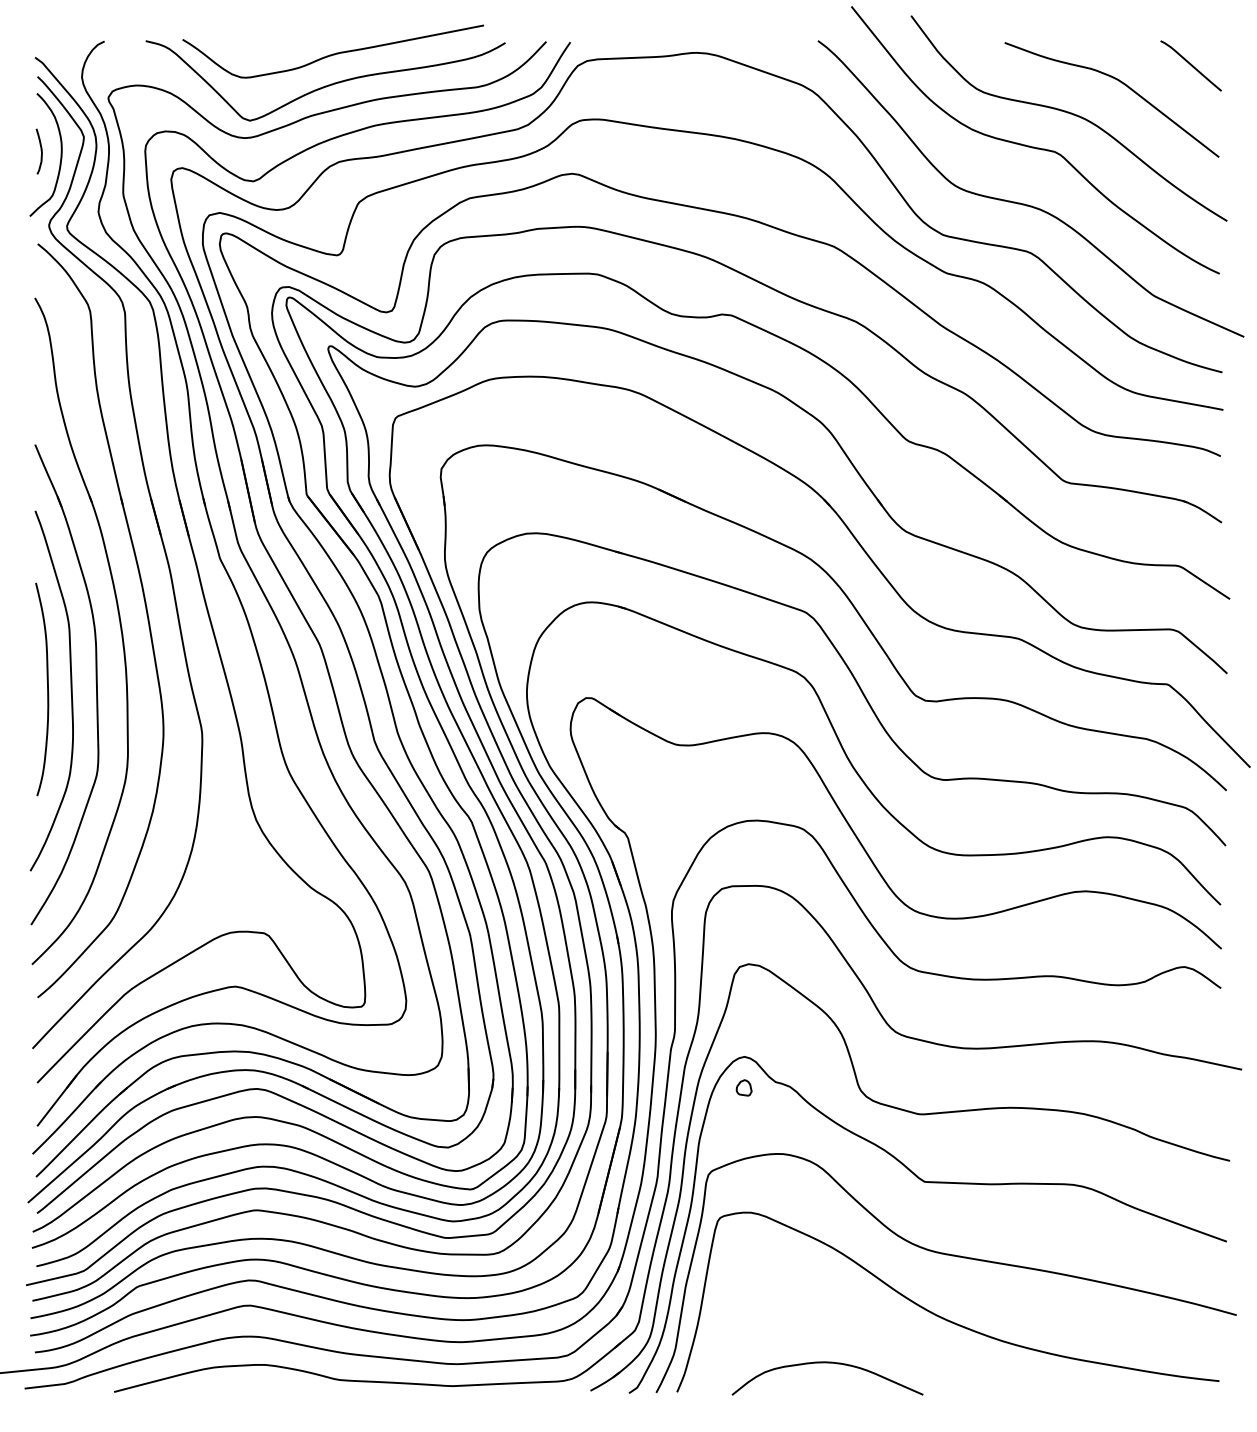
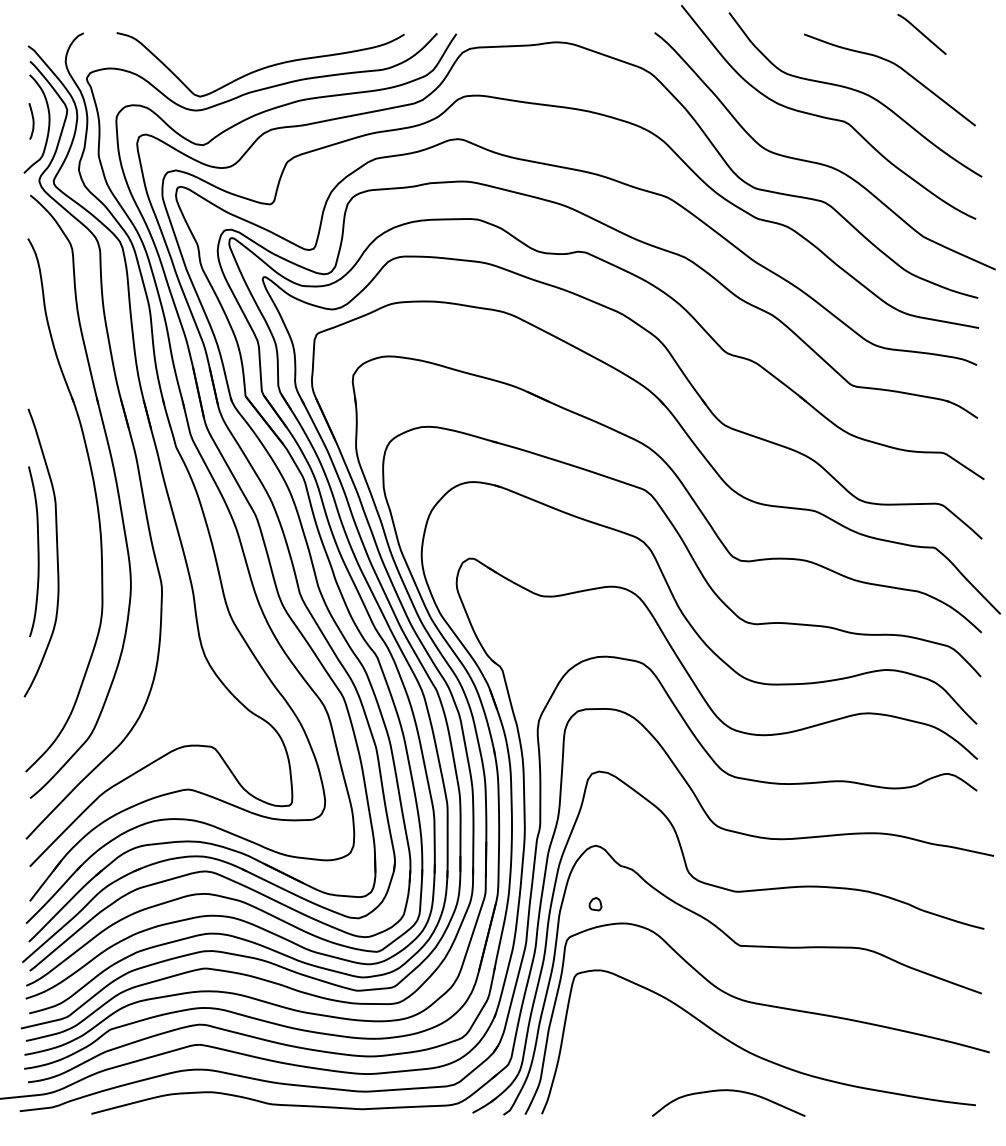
curve: (333, 53) -> (266, 42), removed
curve: (1190, 65) -> (921, 34), moved
part: (95, 681) -> (76, 545), removed
part: (743, 1087) -> (595, 903), moved
curve: (827, 1363) -> (728, 1091), moved

